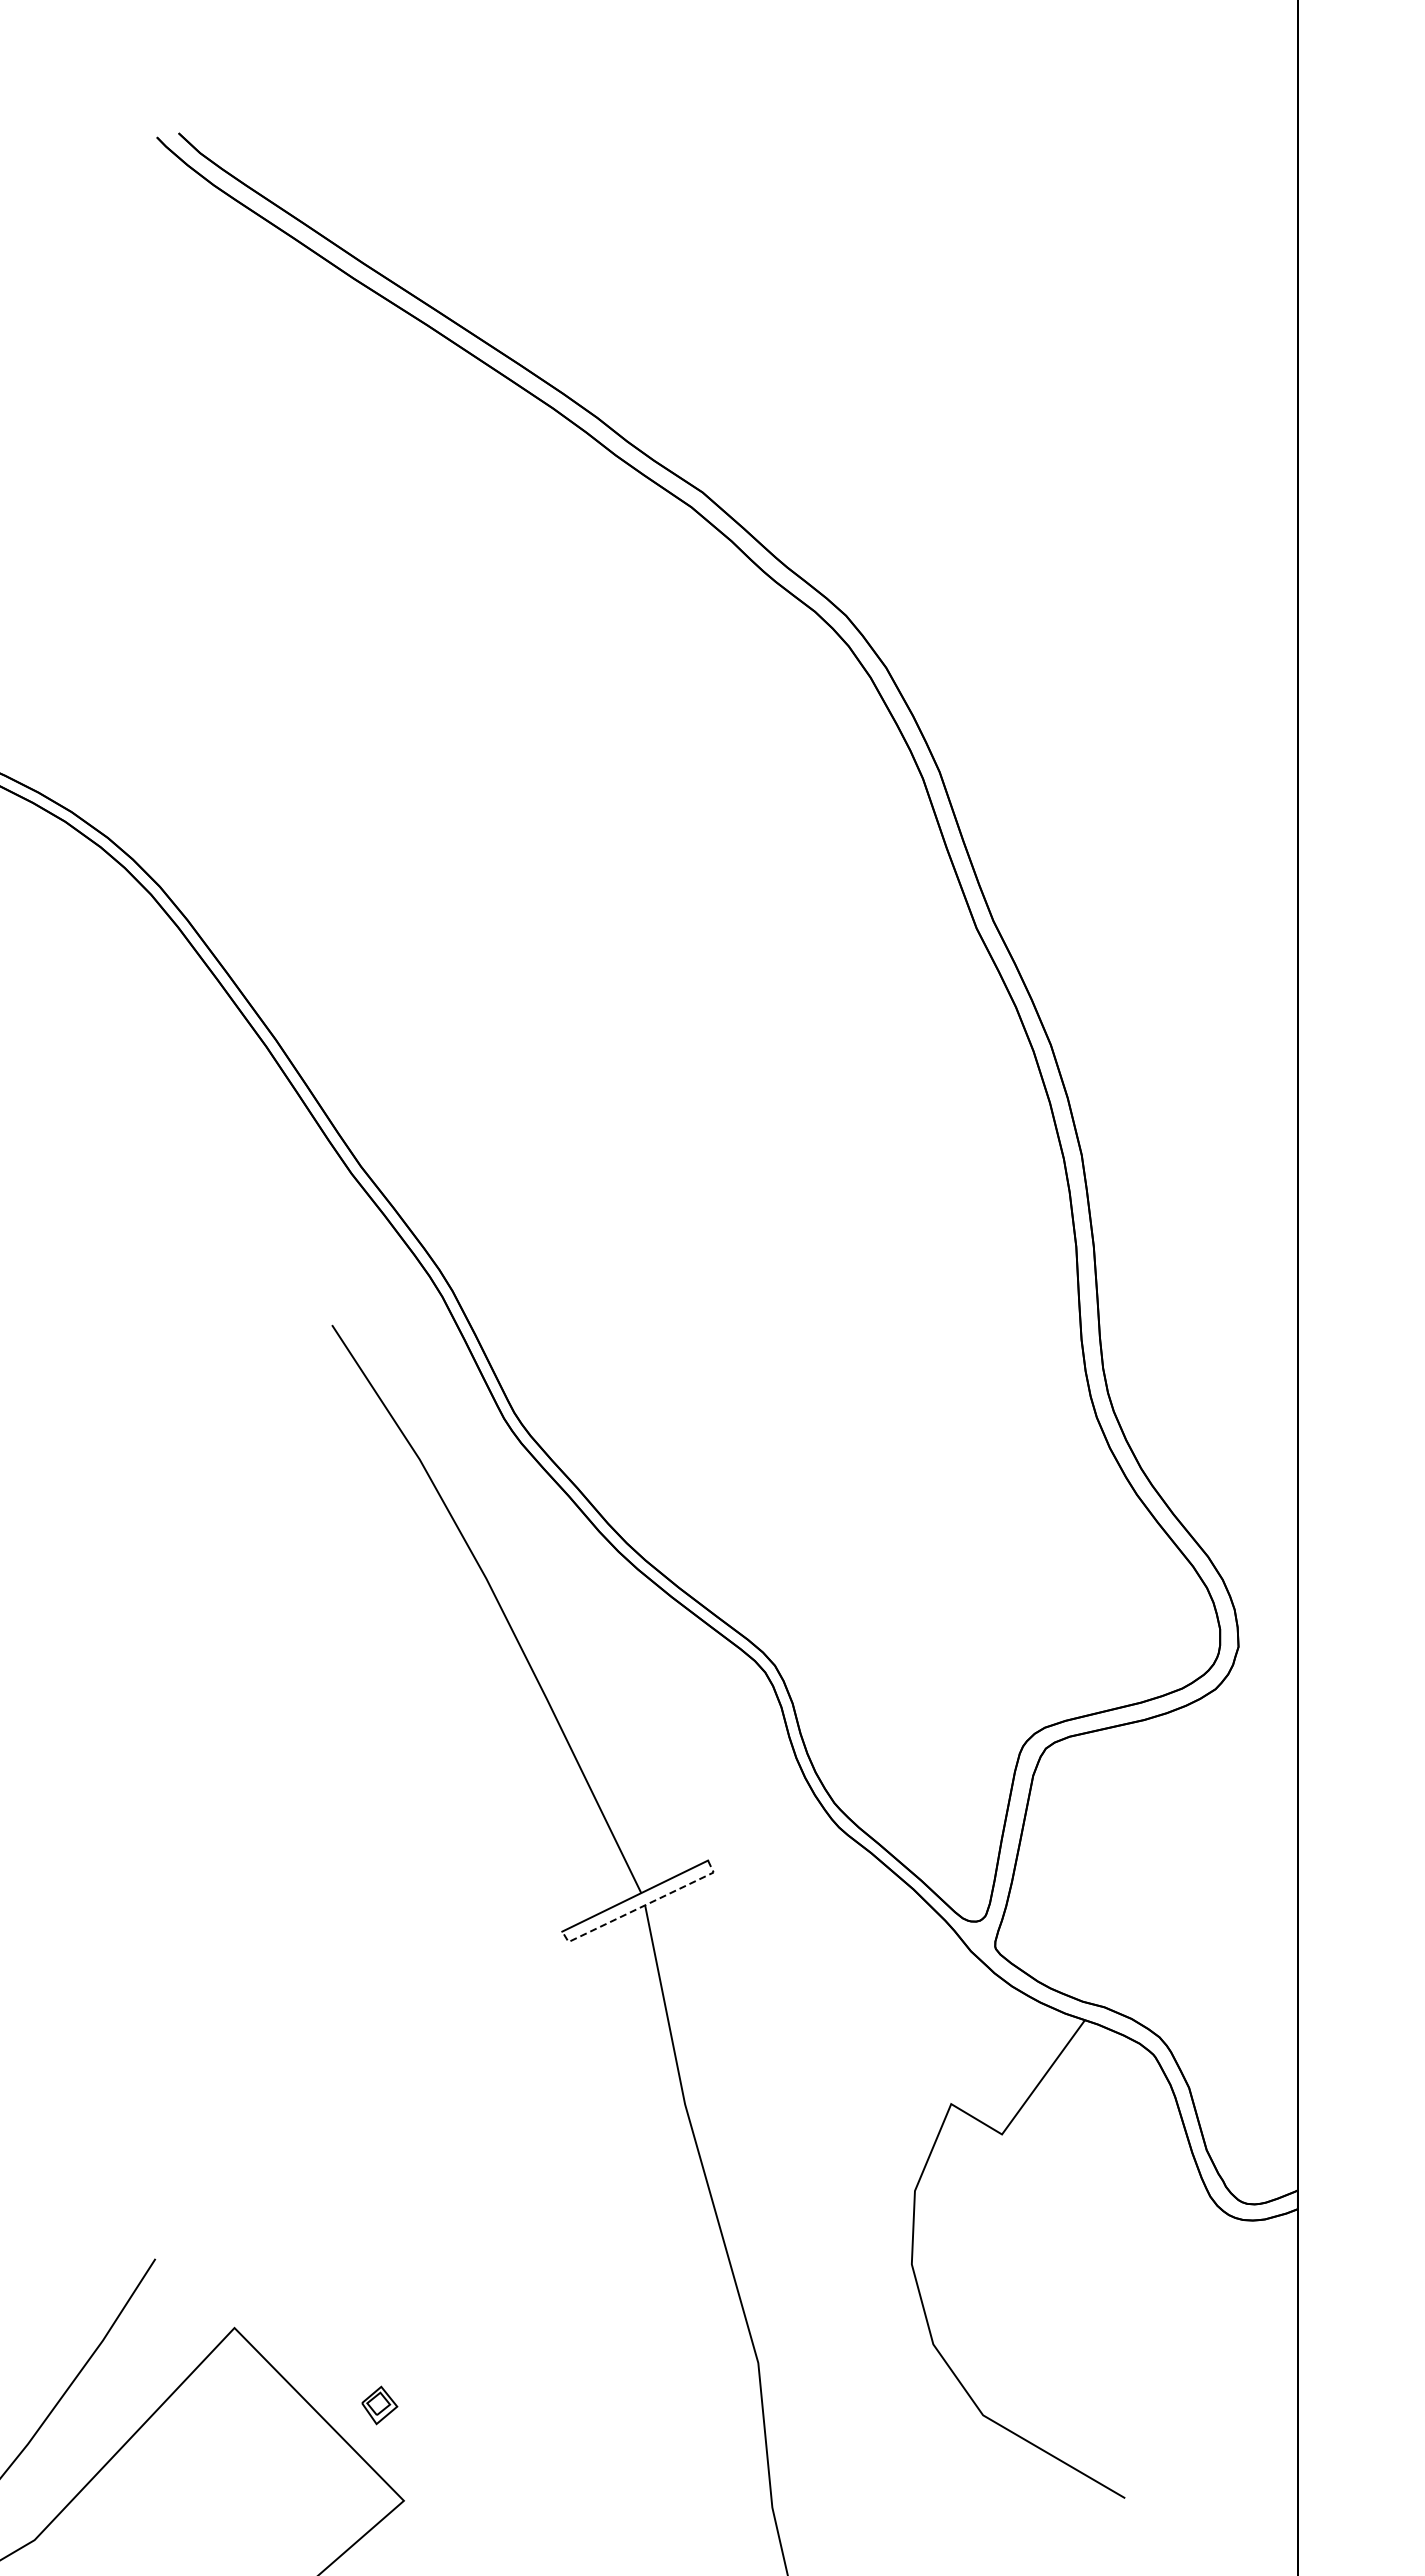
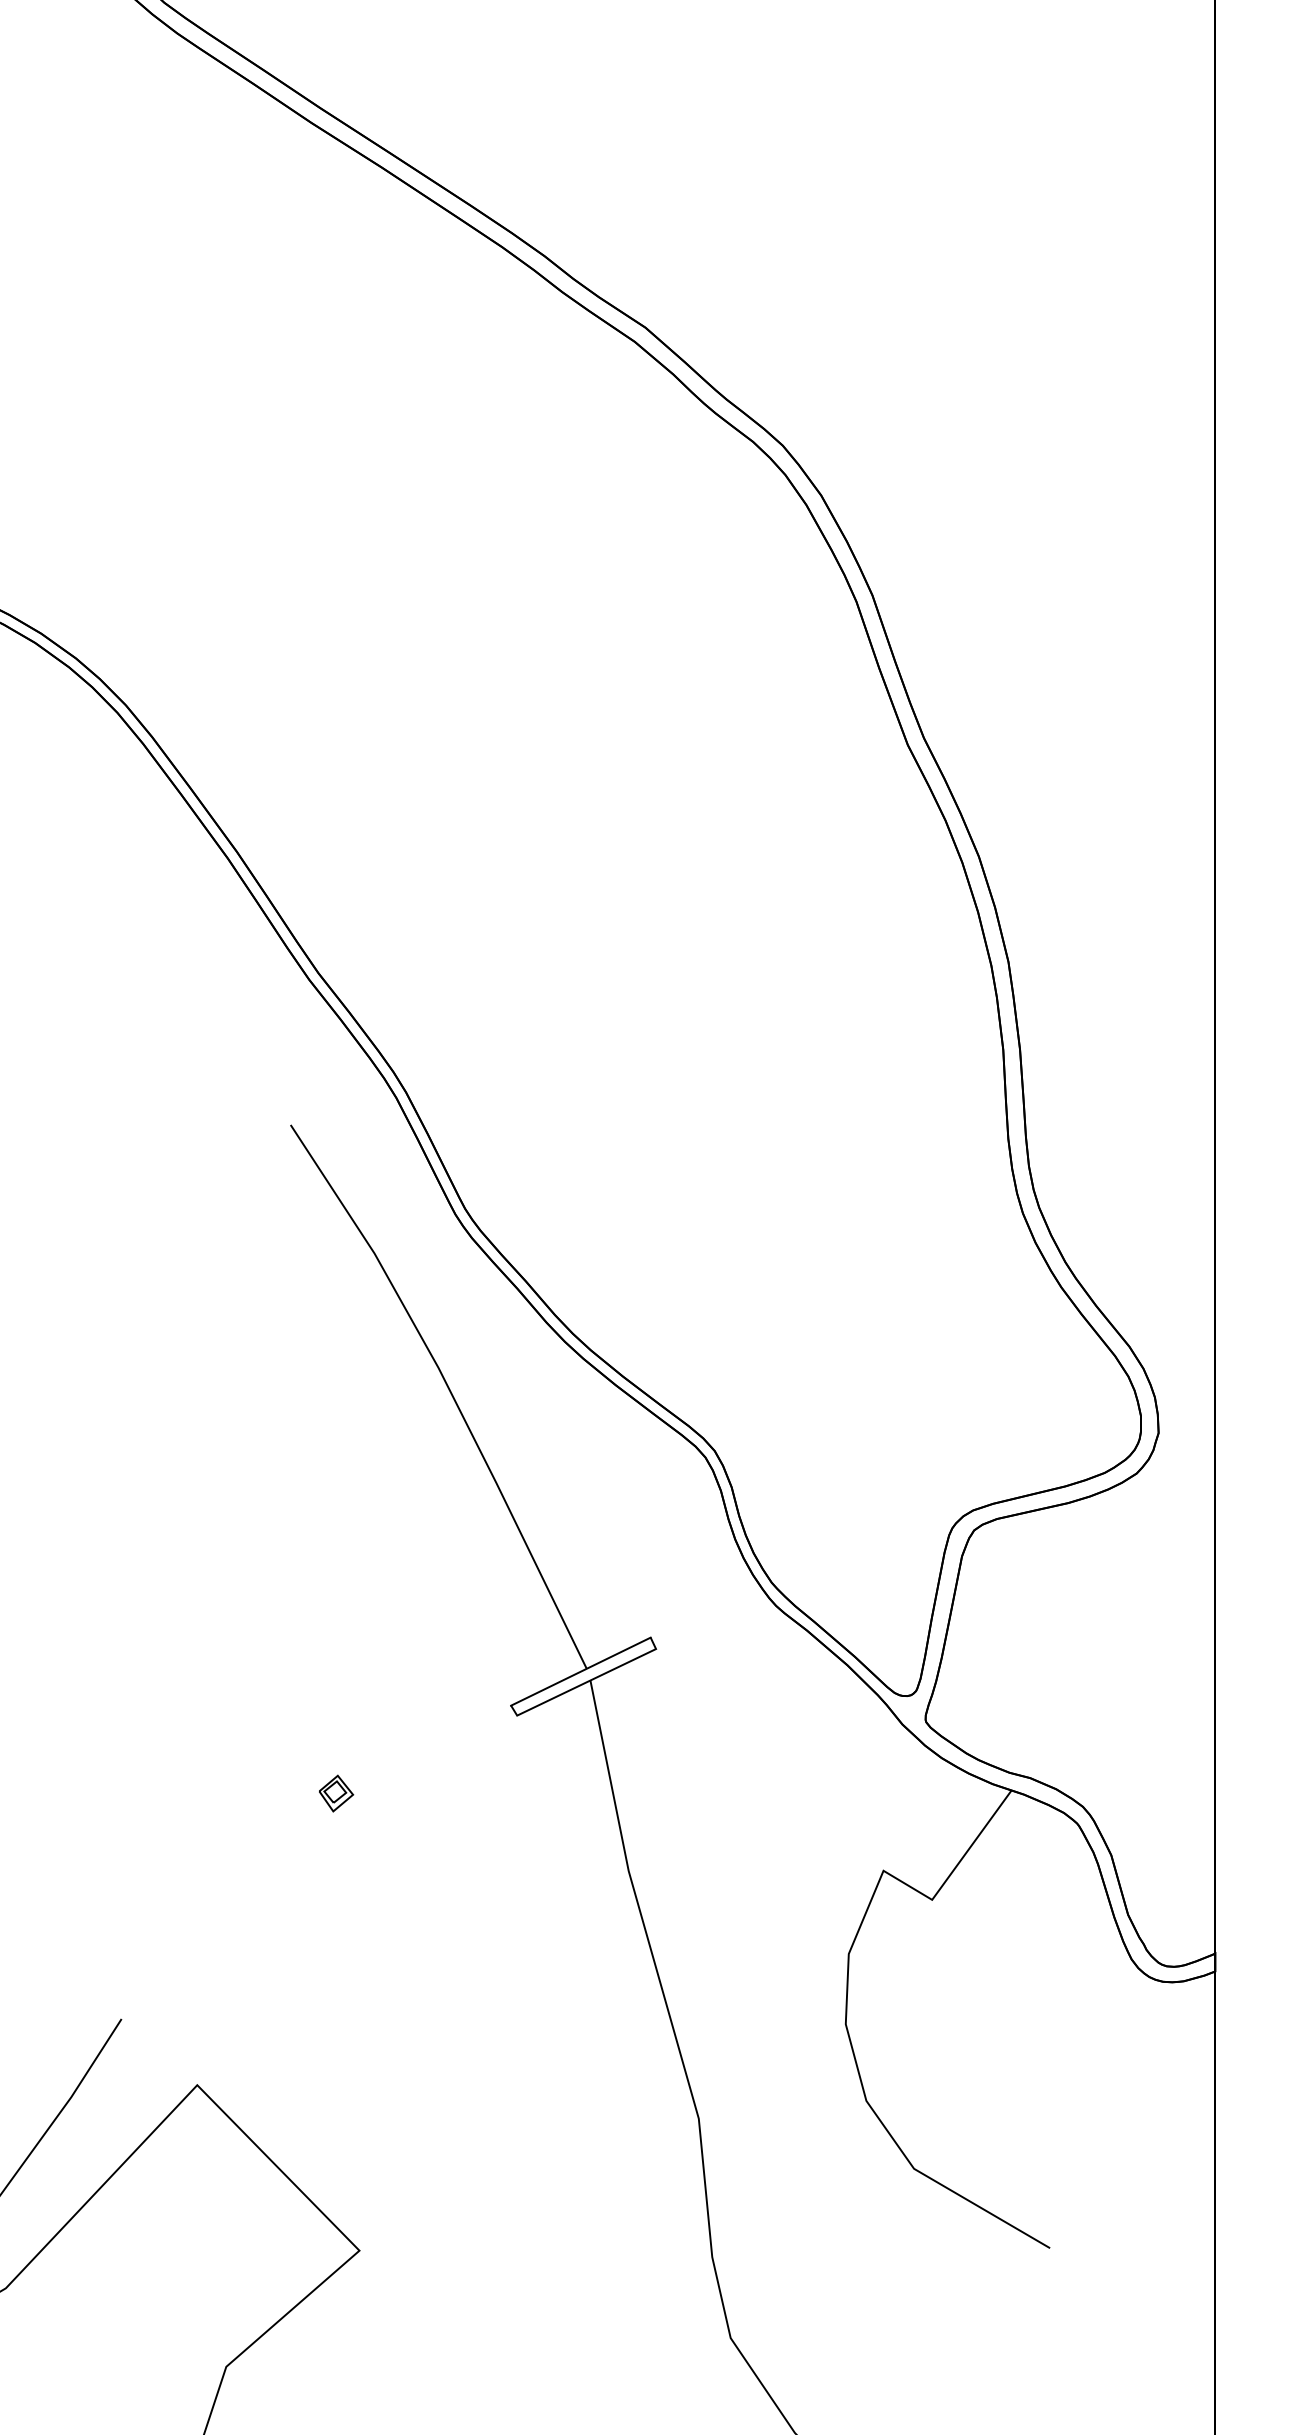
line: (641, 1907) -> (586, 1682), dashed -> solid
part: (379, 2405) -> (336, 1793), moved

